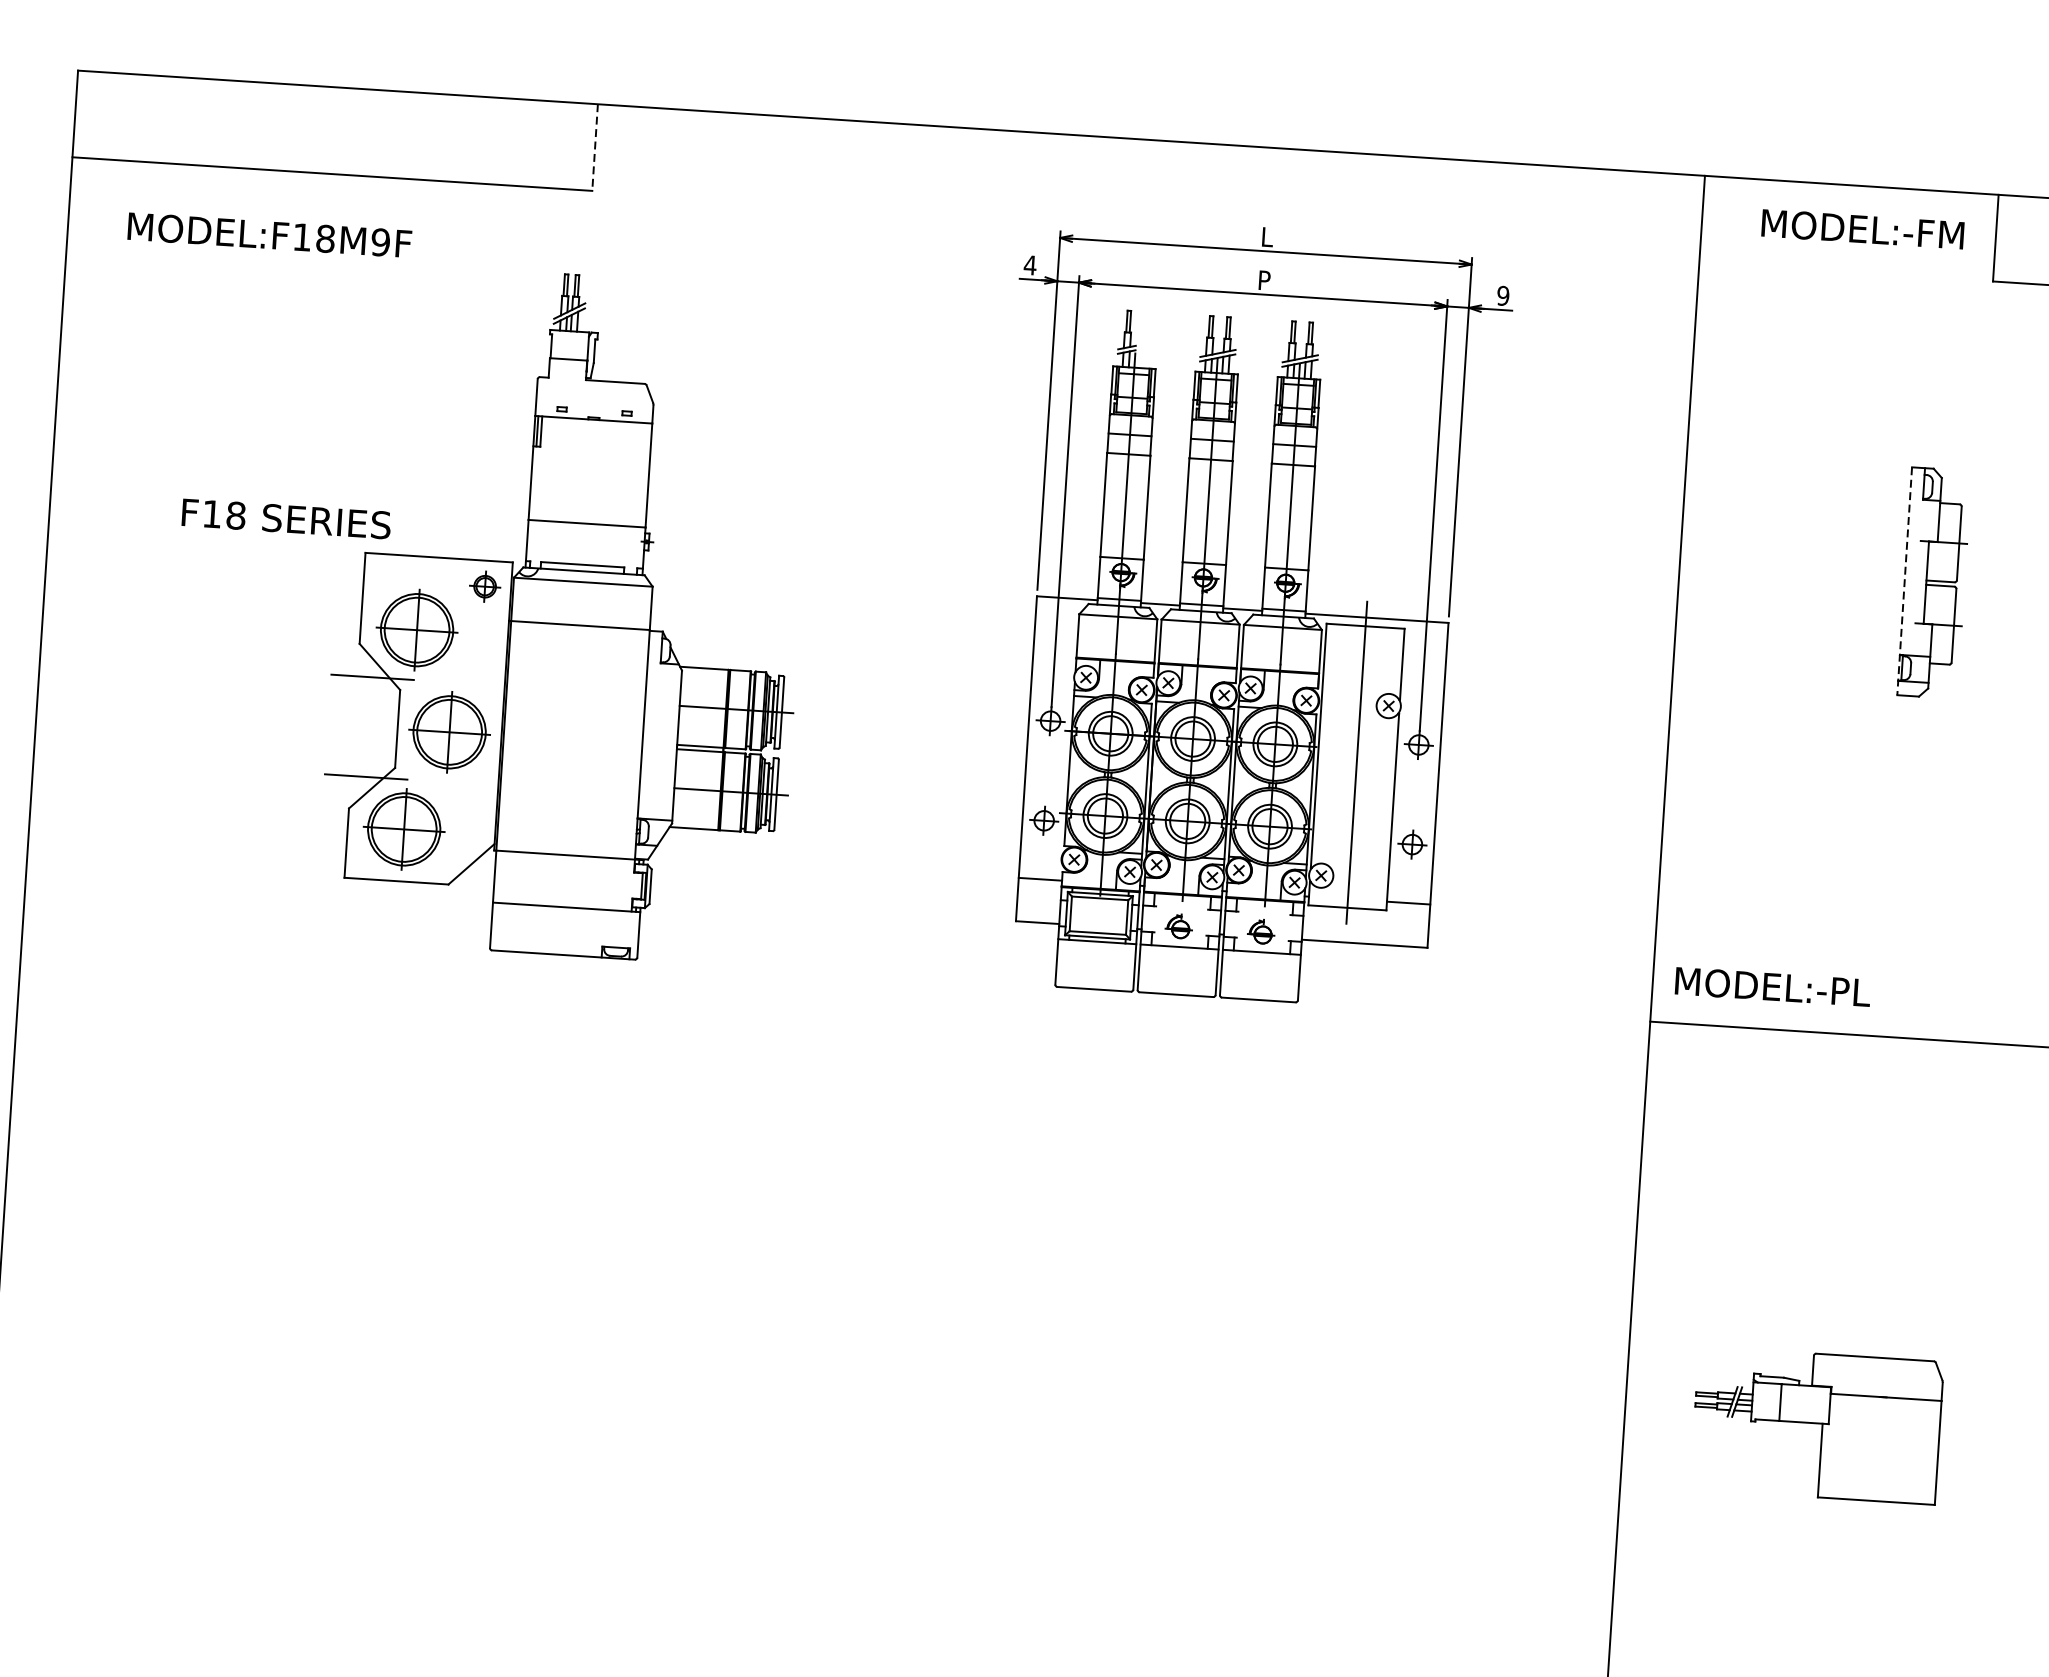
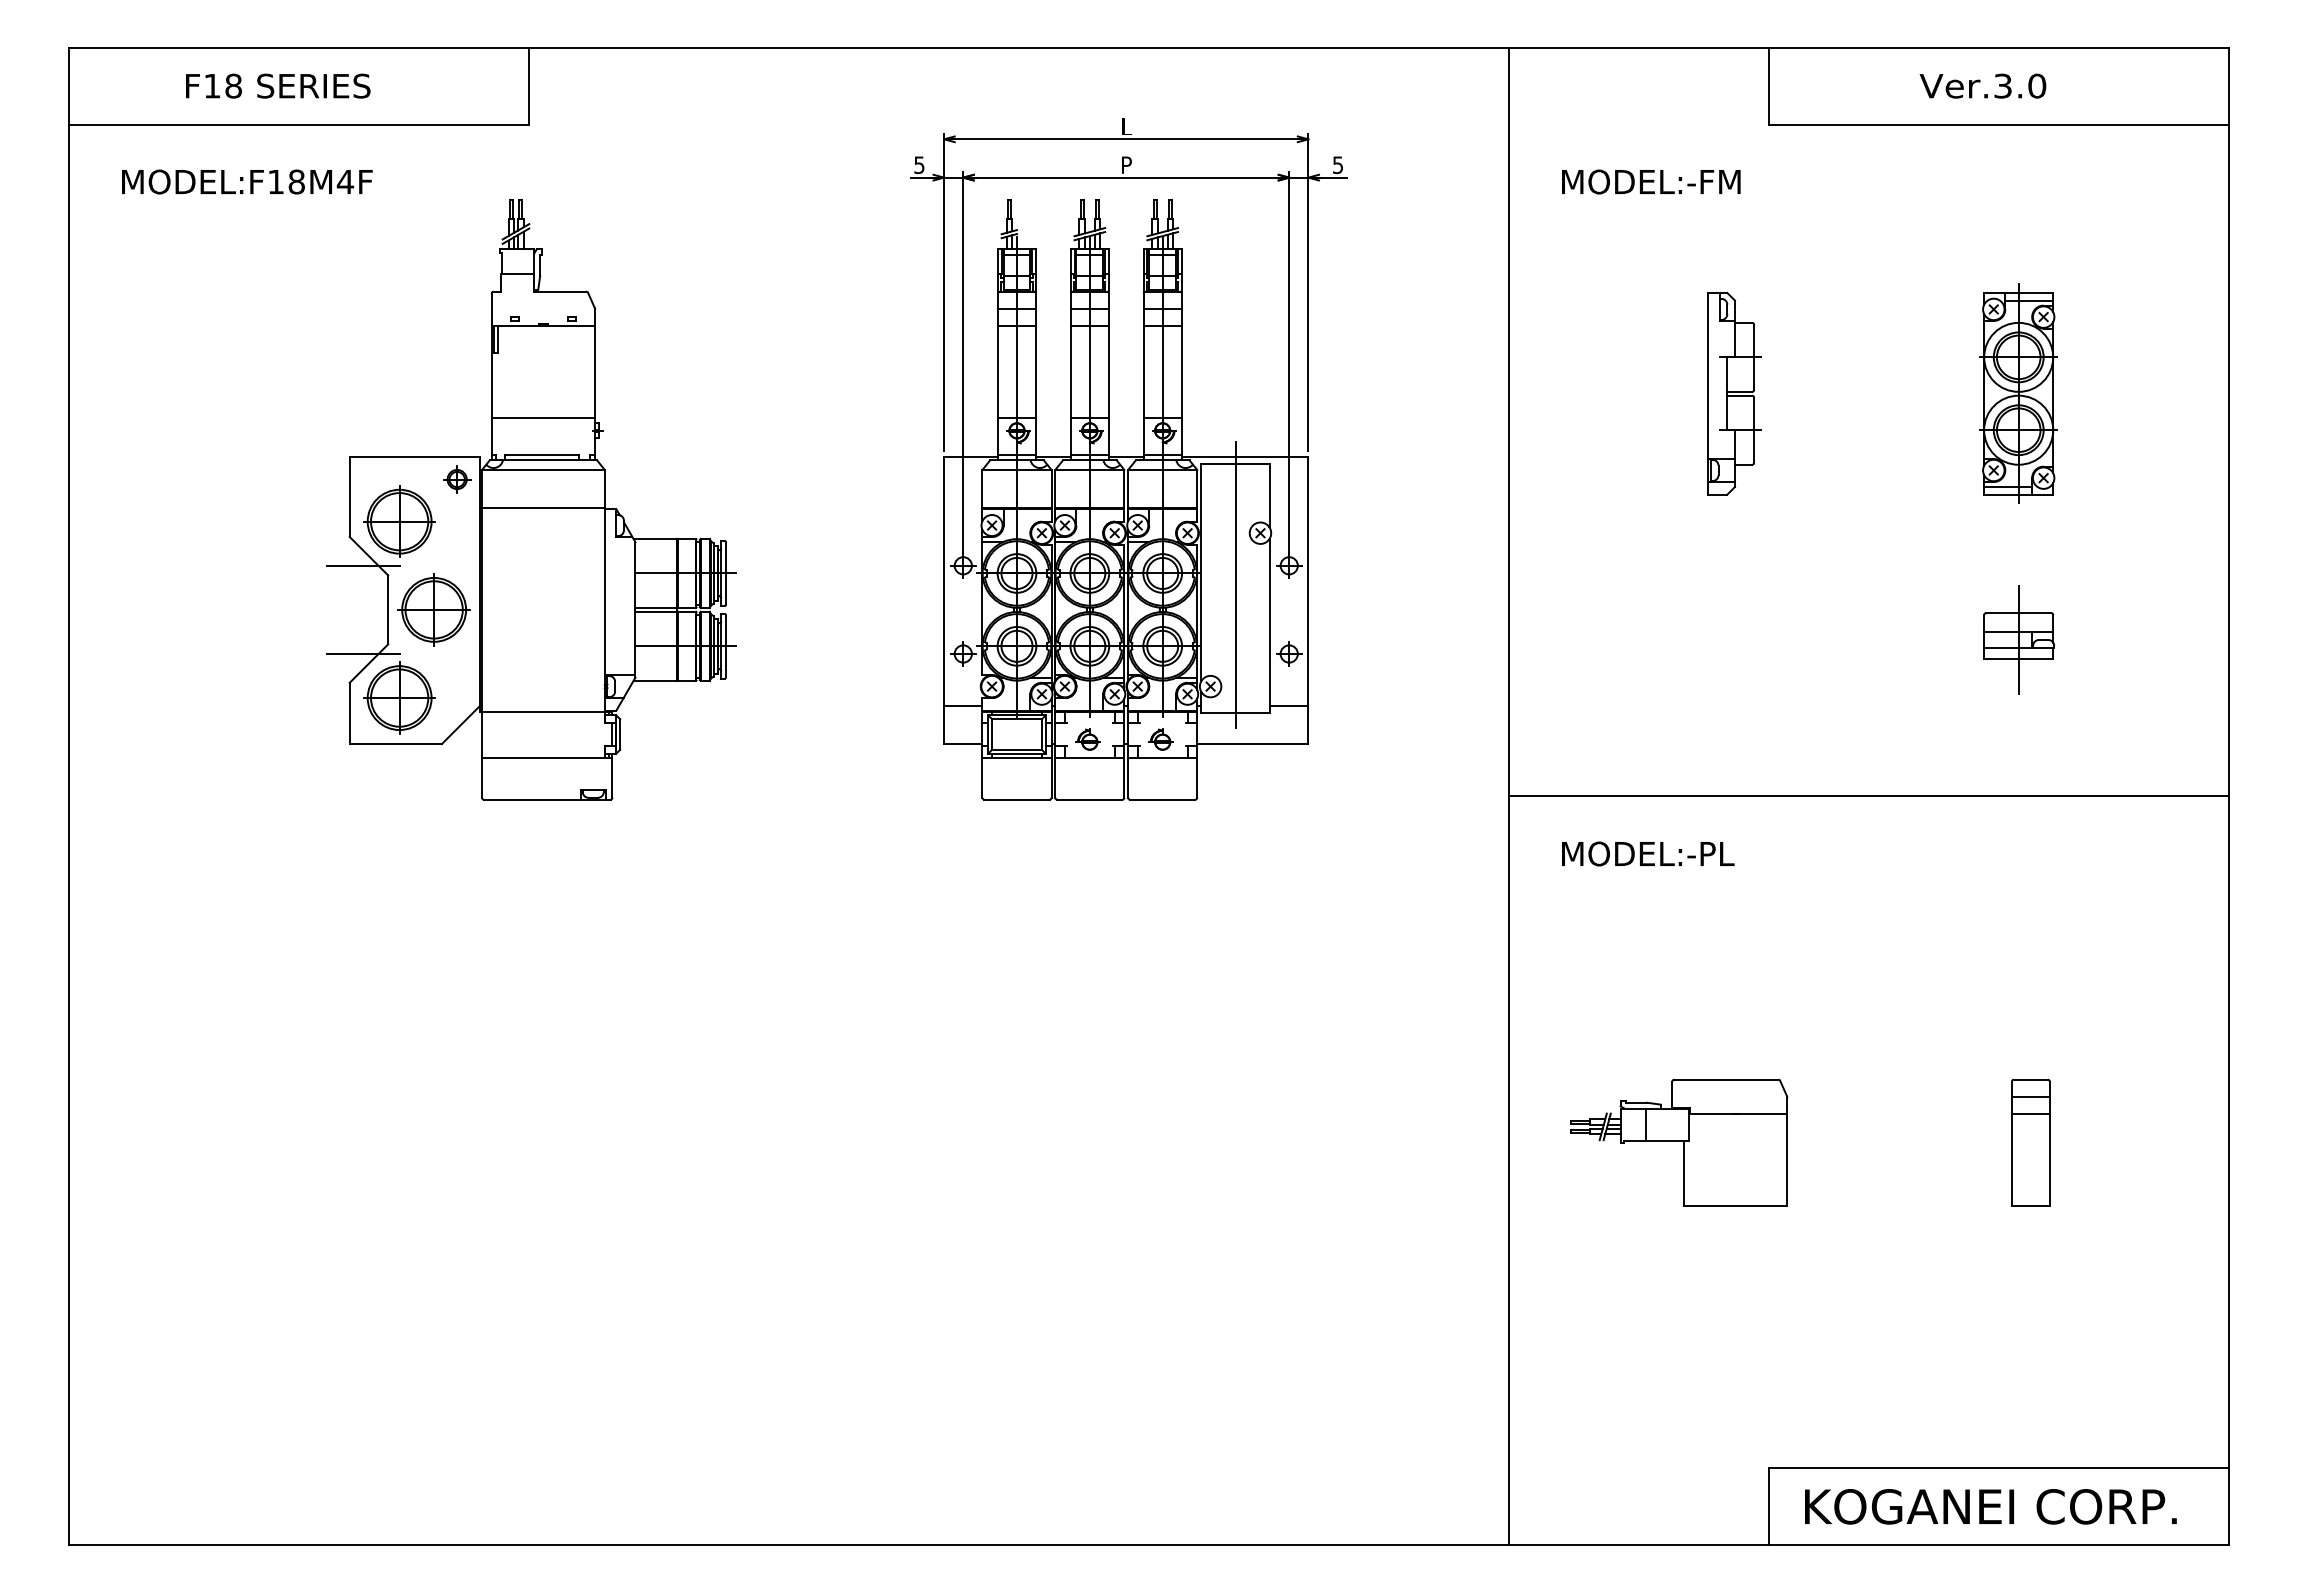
line: (595, 147) -> (529, 86), dashed -> solid
text: (1863, 228) -> (1651, 181), moved
text: (380, 241) -> (345, 181), MODEL:F18M9F -> MODEL:F18M4F
text: (1029, 265) -> (918, 165), 4 -> 5
text: (1502, 295) -> (1337, 164), 9 -> 5
text: (286, 518) -> (278, 85), moved
line: (1905, 580) -> (1708, 393), dashed -> solid
text: (1773, 986) -> (1648, 853), moved

